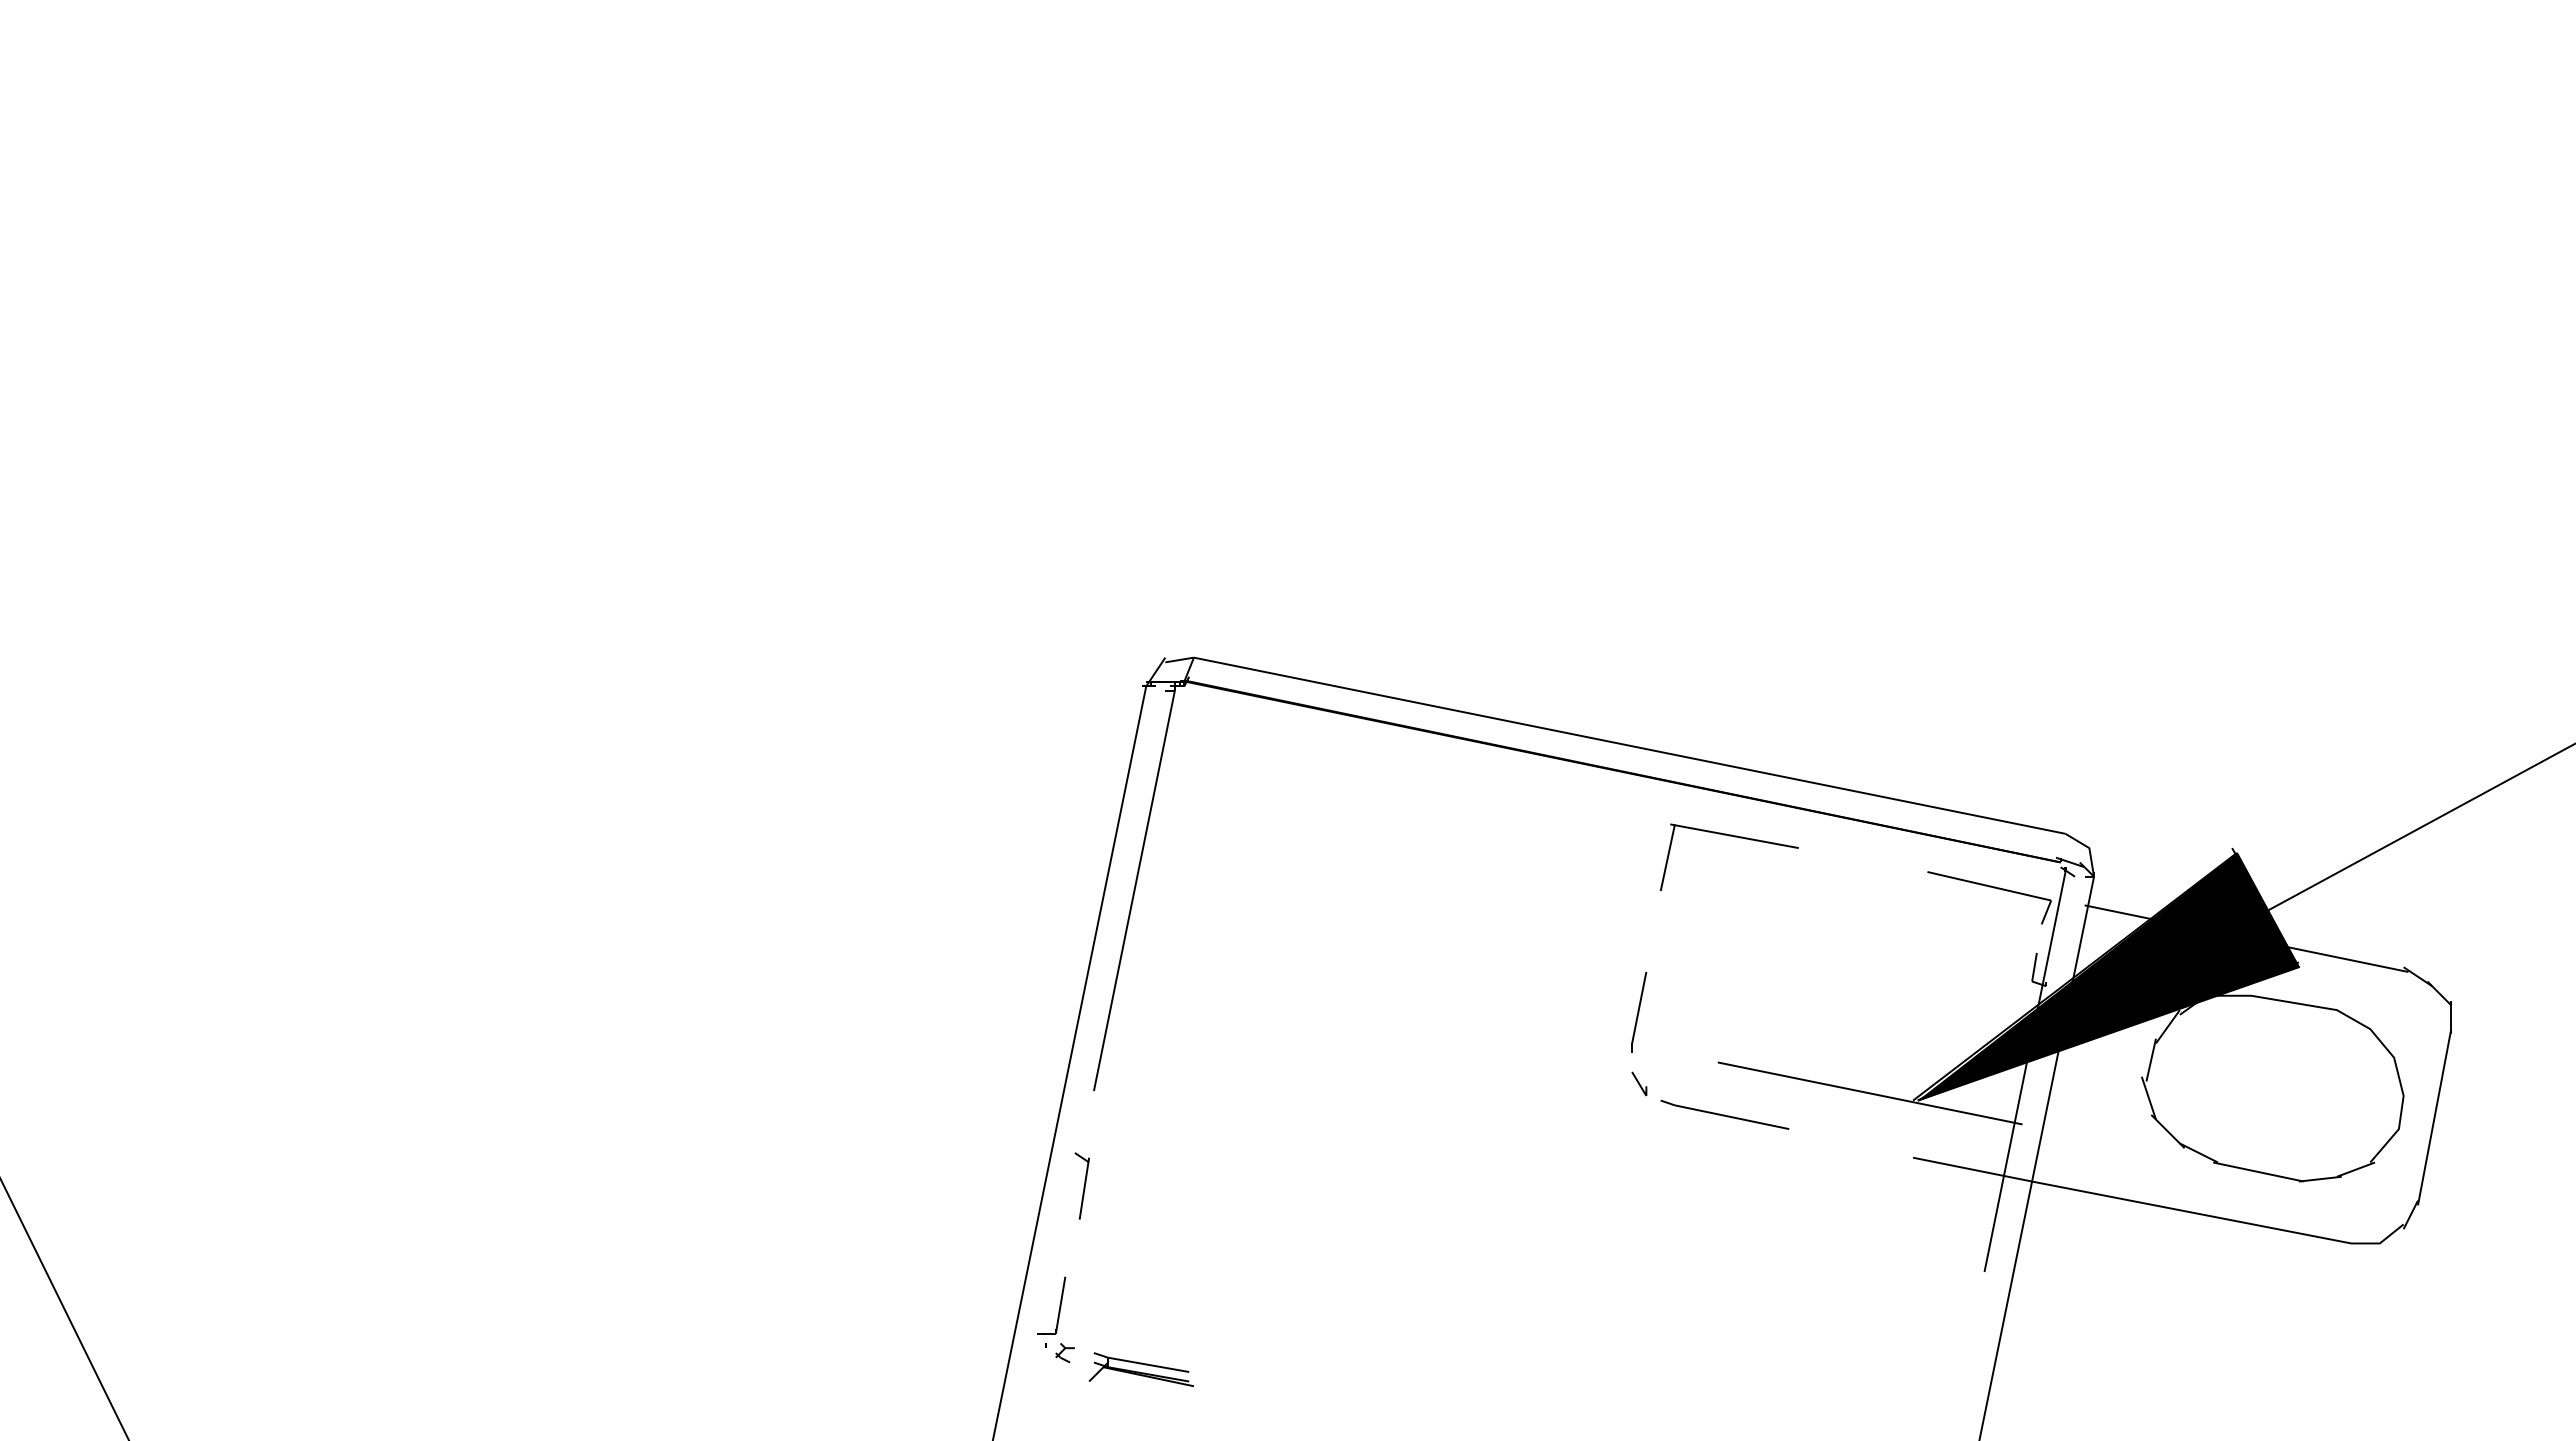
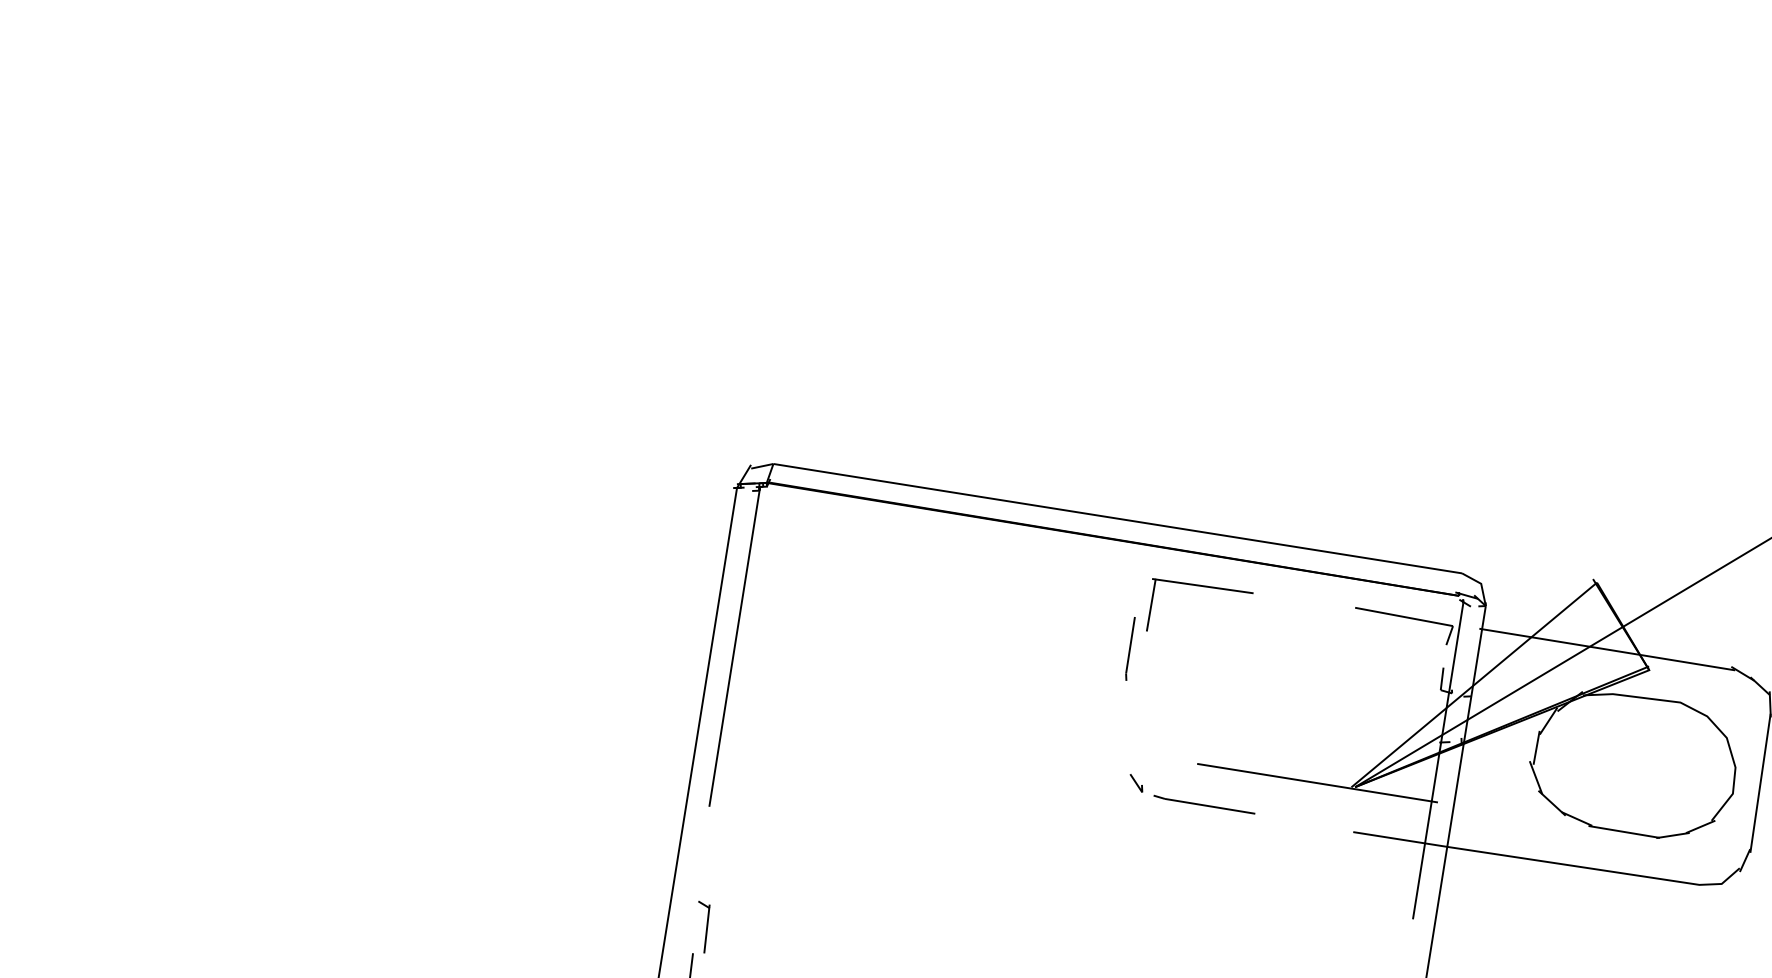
fill: (2107, 976) -> (1499, 683), removed
part: (1639, 1012) -> (1130, 648), moved
part: (1081, 1185) -> (704, 926), moved

